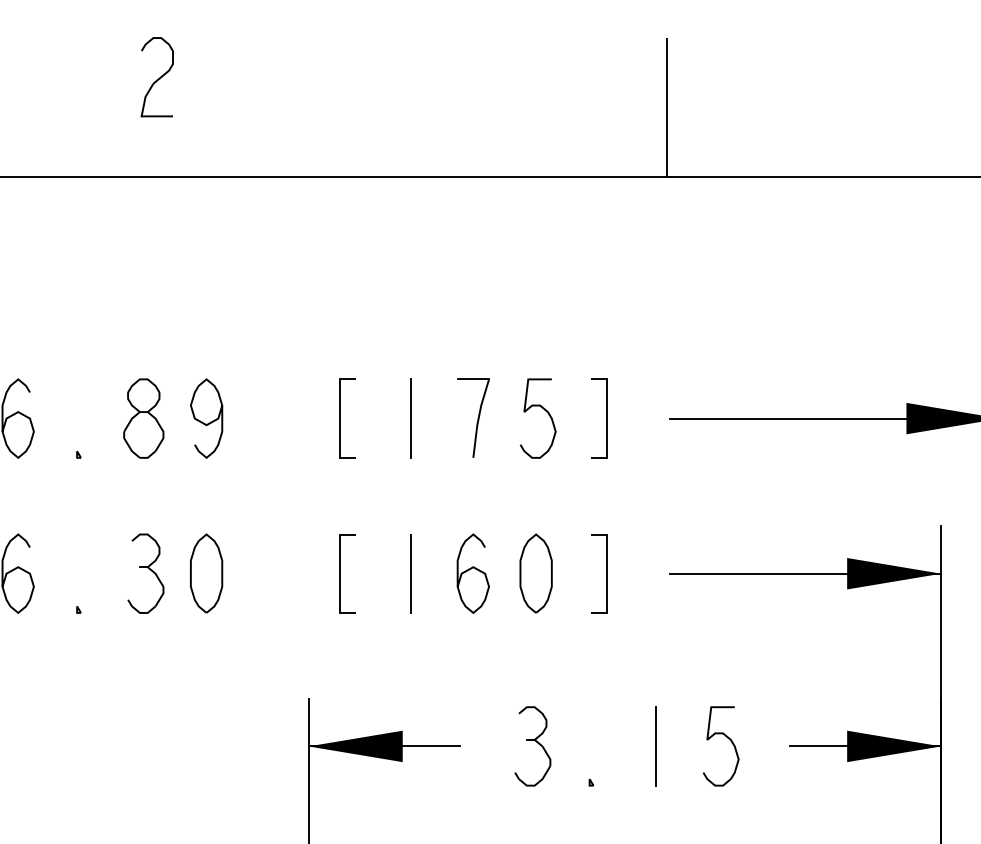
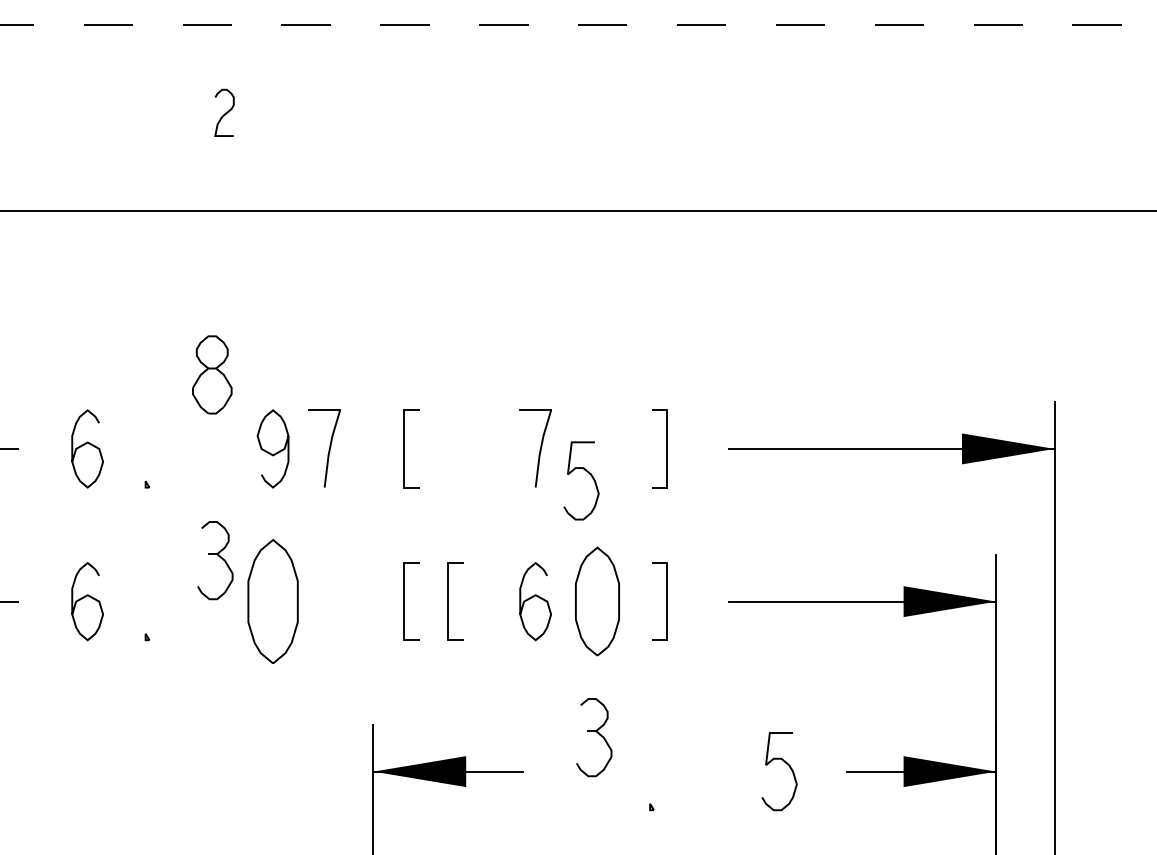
part: (157, 76) -> (224, 112), size x0.6
line: (667, 107) -> (726, 142), removed
curve: (542, 409) -> (585, 471), moved
part: (144, 418) -> (212, 374), moved
part: (258, 418) -> (324, 448), added
line: (410, 418) -> (473, 448), removed
part: (146, 573) -> (215, 560), moved
part: (205, 573) -> (272, 601), size x1.6
line: (384, 573) -> (448, 601), added
line: (410, 573) -> (473, 601), removed
part: (536, 573) -> (597, 601), size x1.4
part: (533, 746) -> (594, 737), moved
line: (656, 746) -> (715, 771), removed

